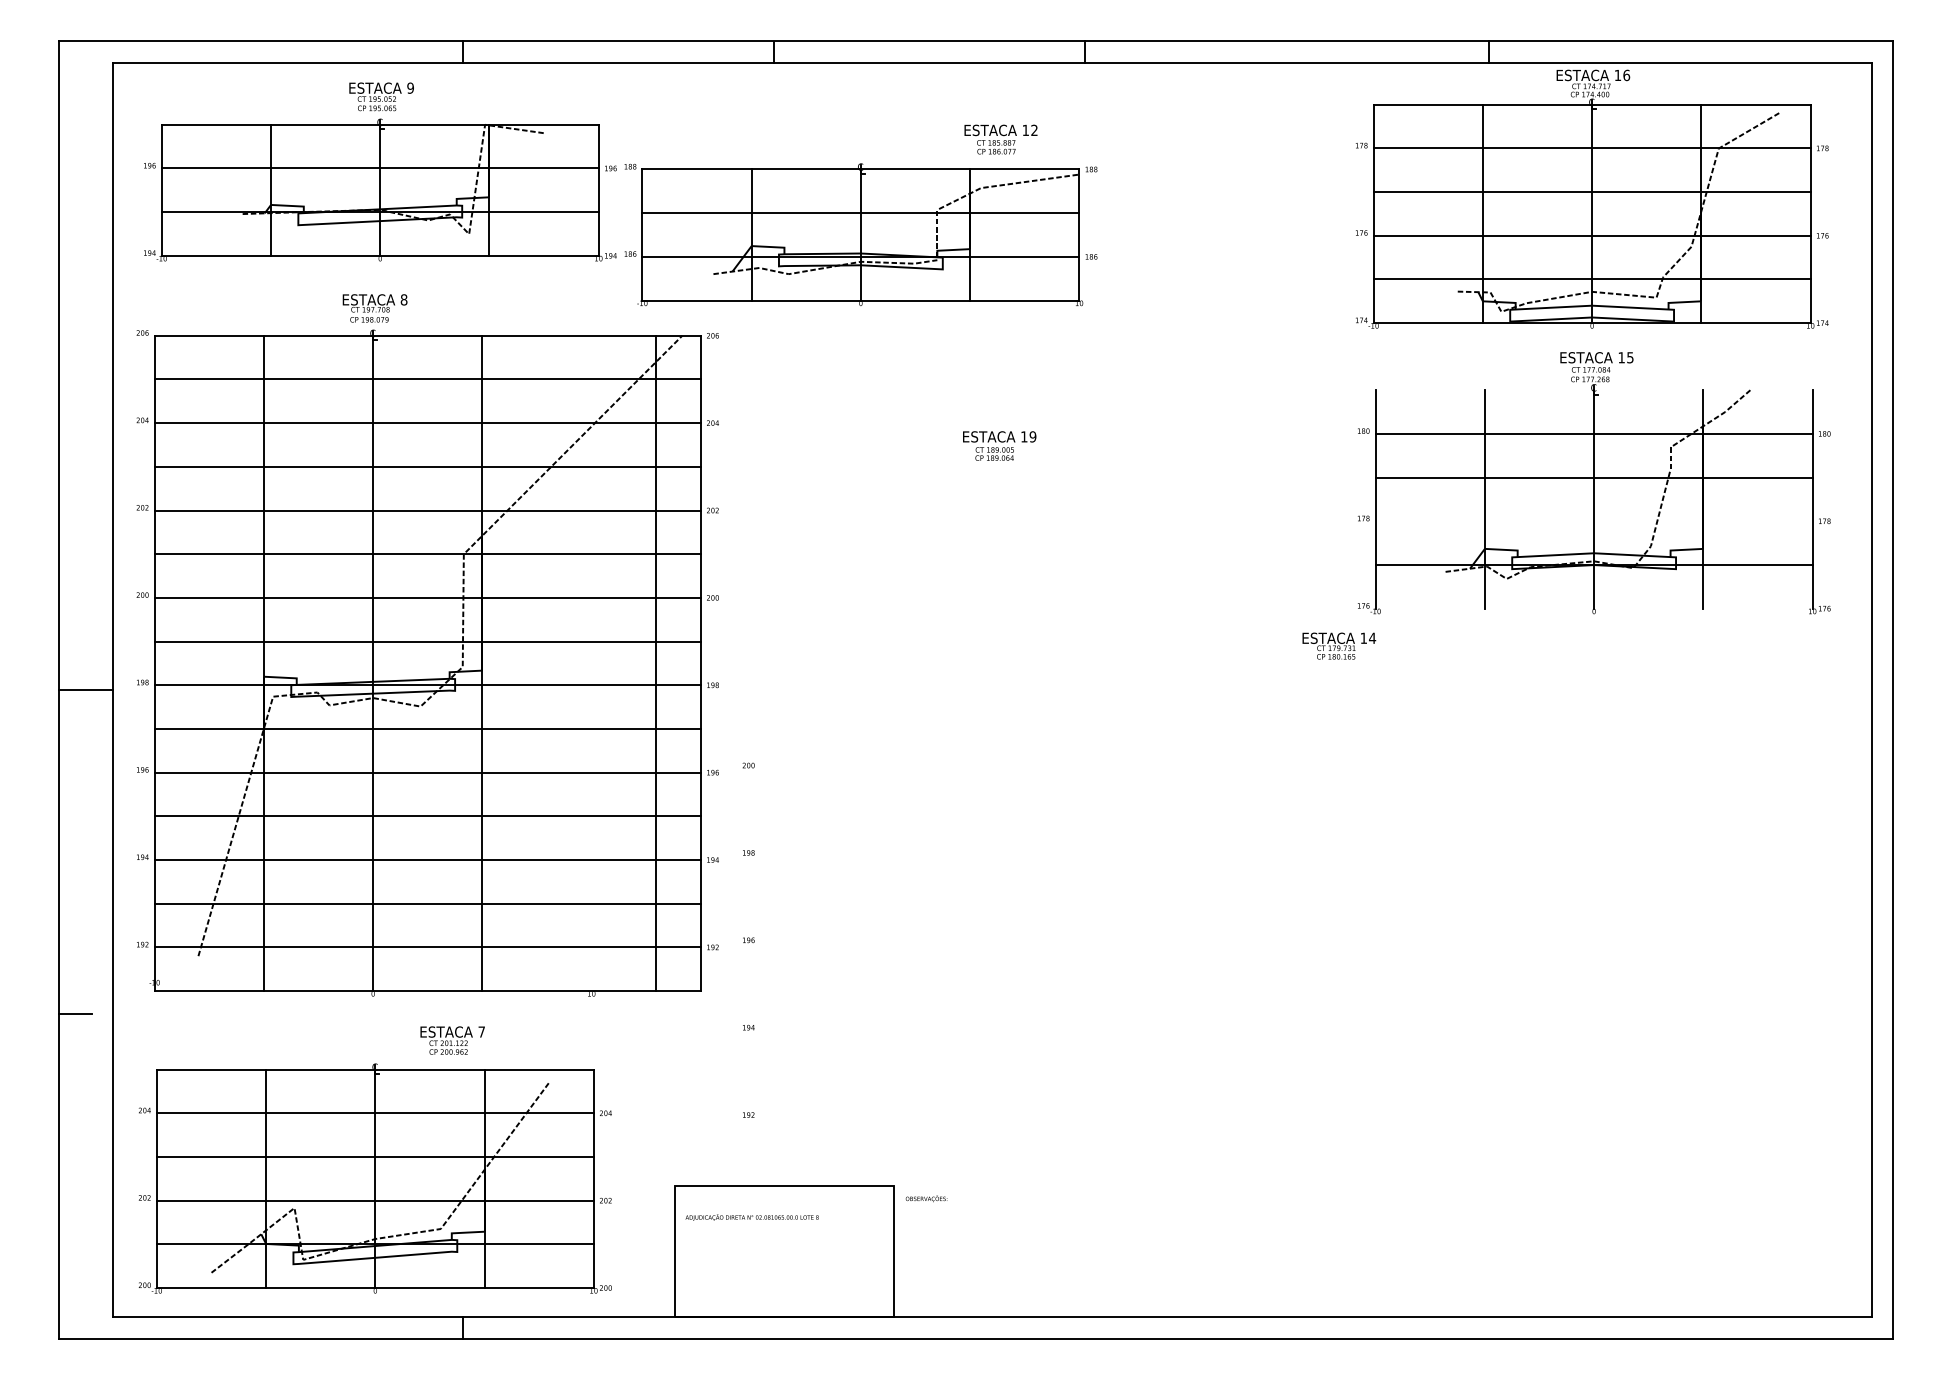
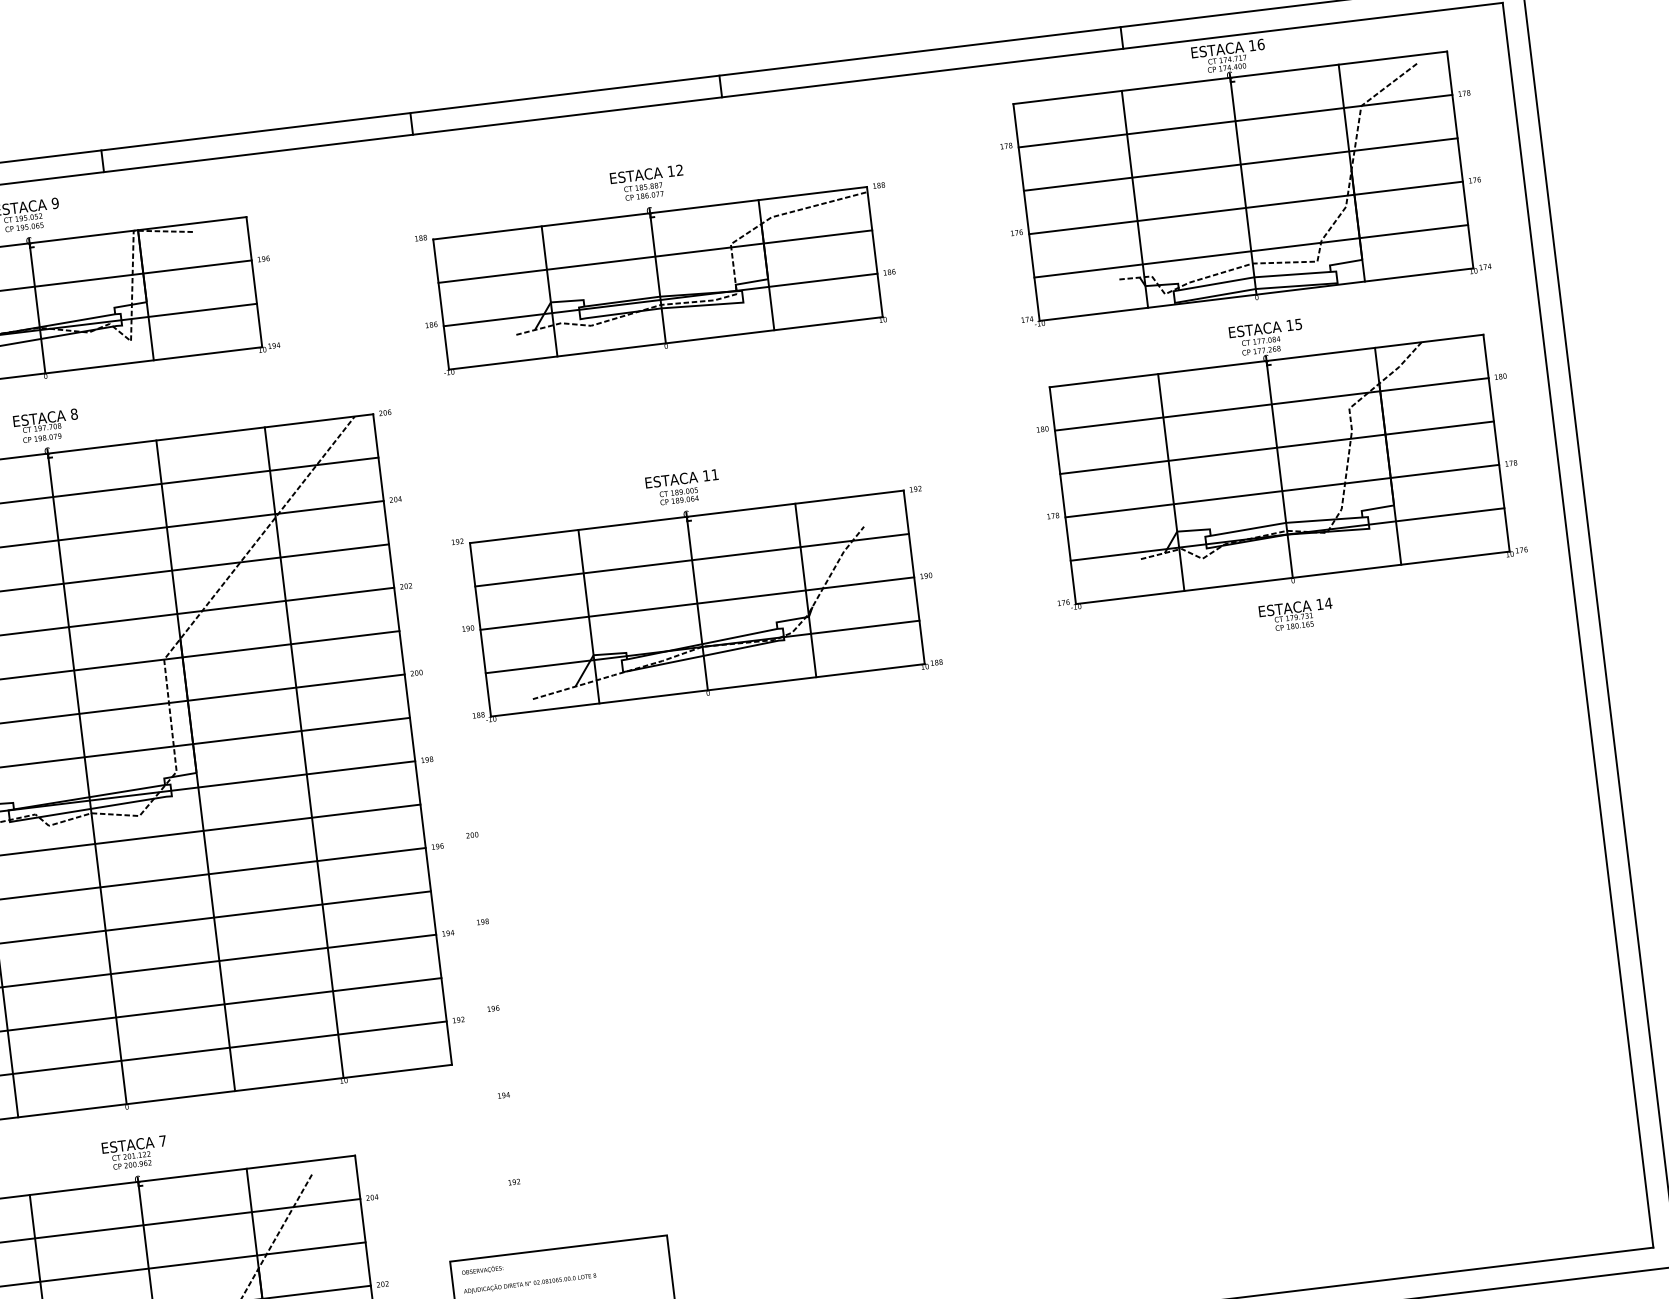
part: (860, 234) -> (657, 277), moved
line: (1593, 390) -> (1265, 361), added
text: (1032, 436) -> (714, 474), 19 -> 11
line: (1593, 521) -> (1281, 491), added
part: (999, 562) -> (696, 603), added
line: (1593, 608) -> (1292, 577), added
text: (1339, 645) -> (1296, 614), moved
line: (655, 663) -> (304, 752), moved
text: (452, 1040) -> (134, 1152), moved
text: (926, 1198) -> (482, 1270), moved

